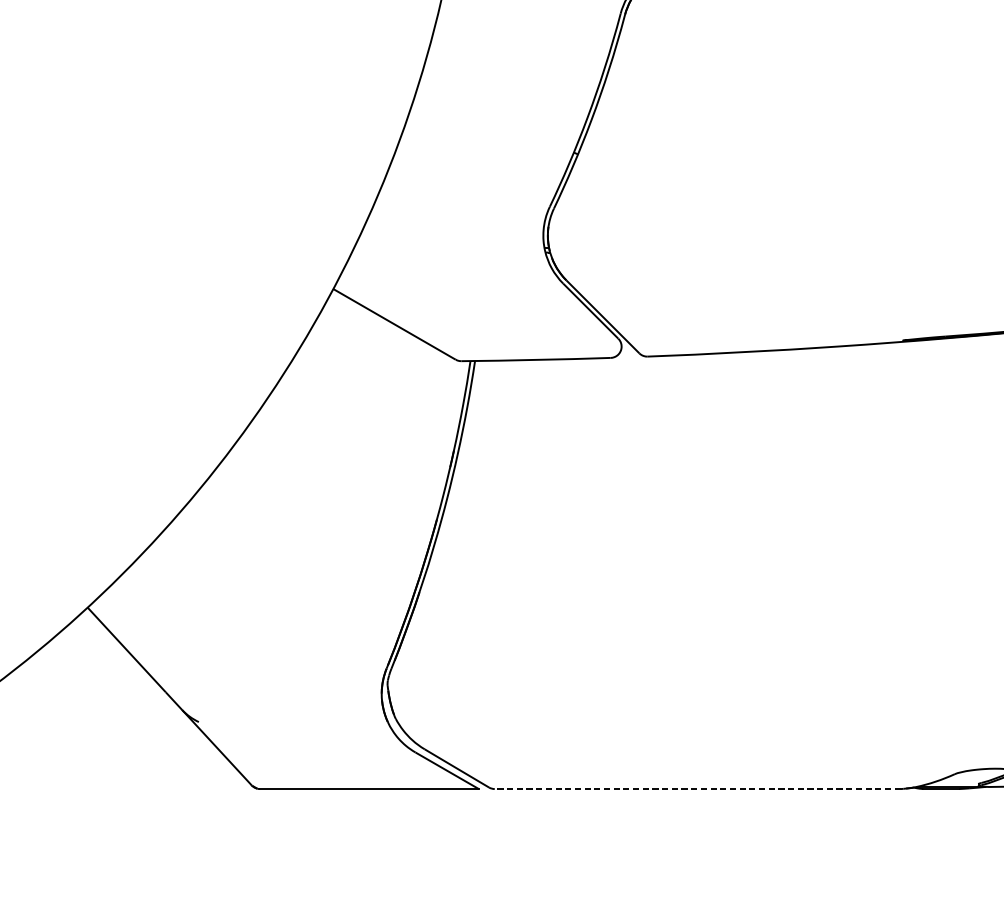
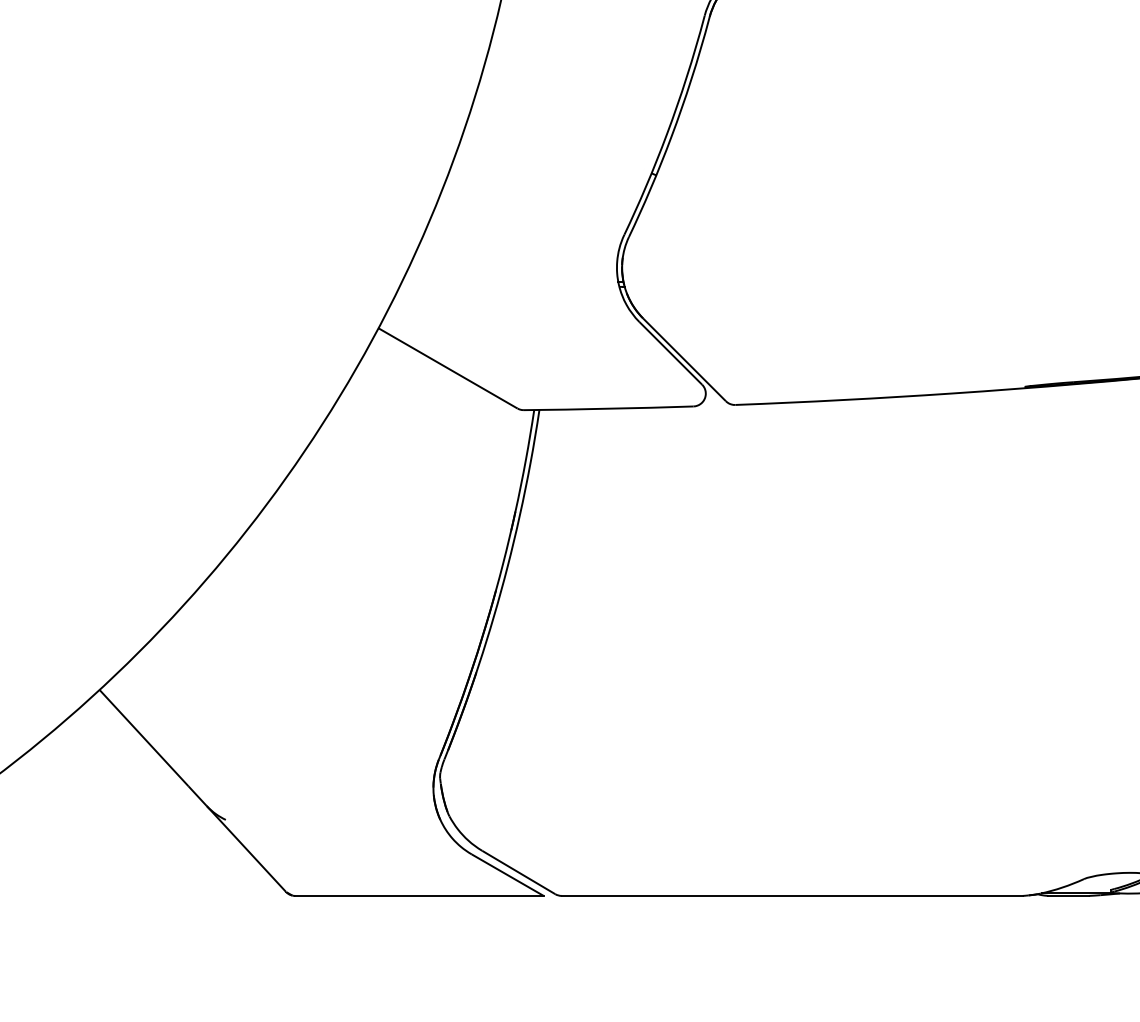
line: (697, 788) -> (791, 895), dashed -> solid

